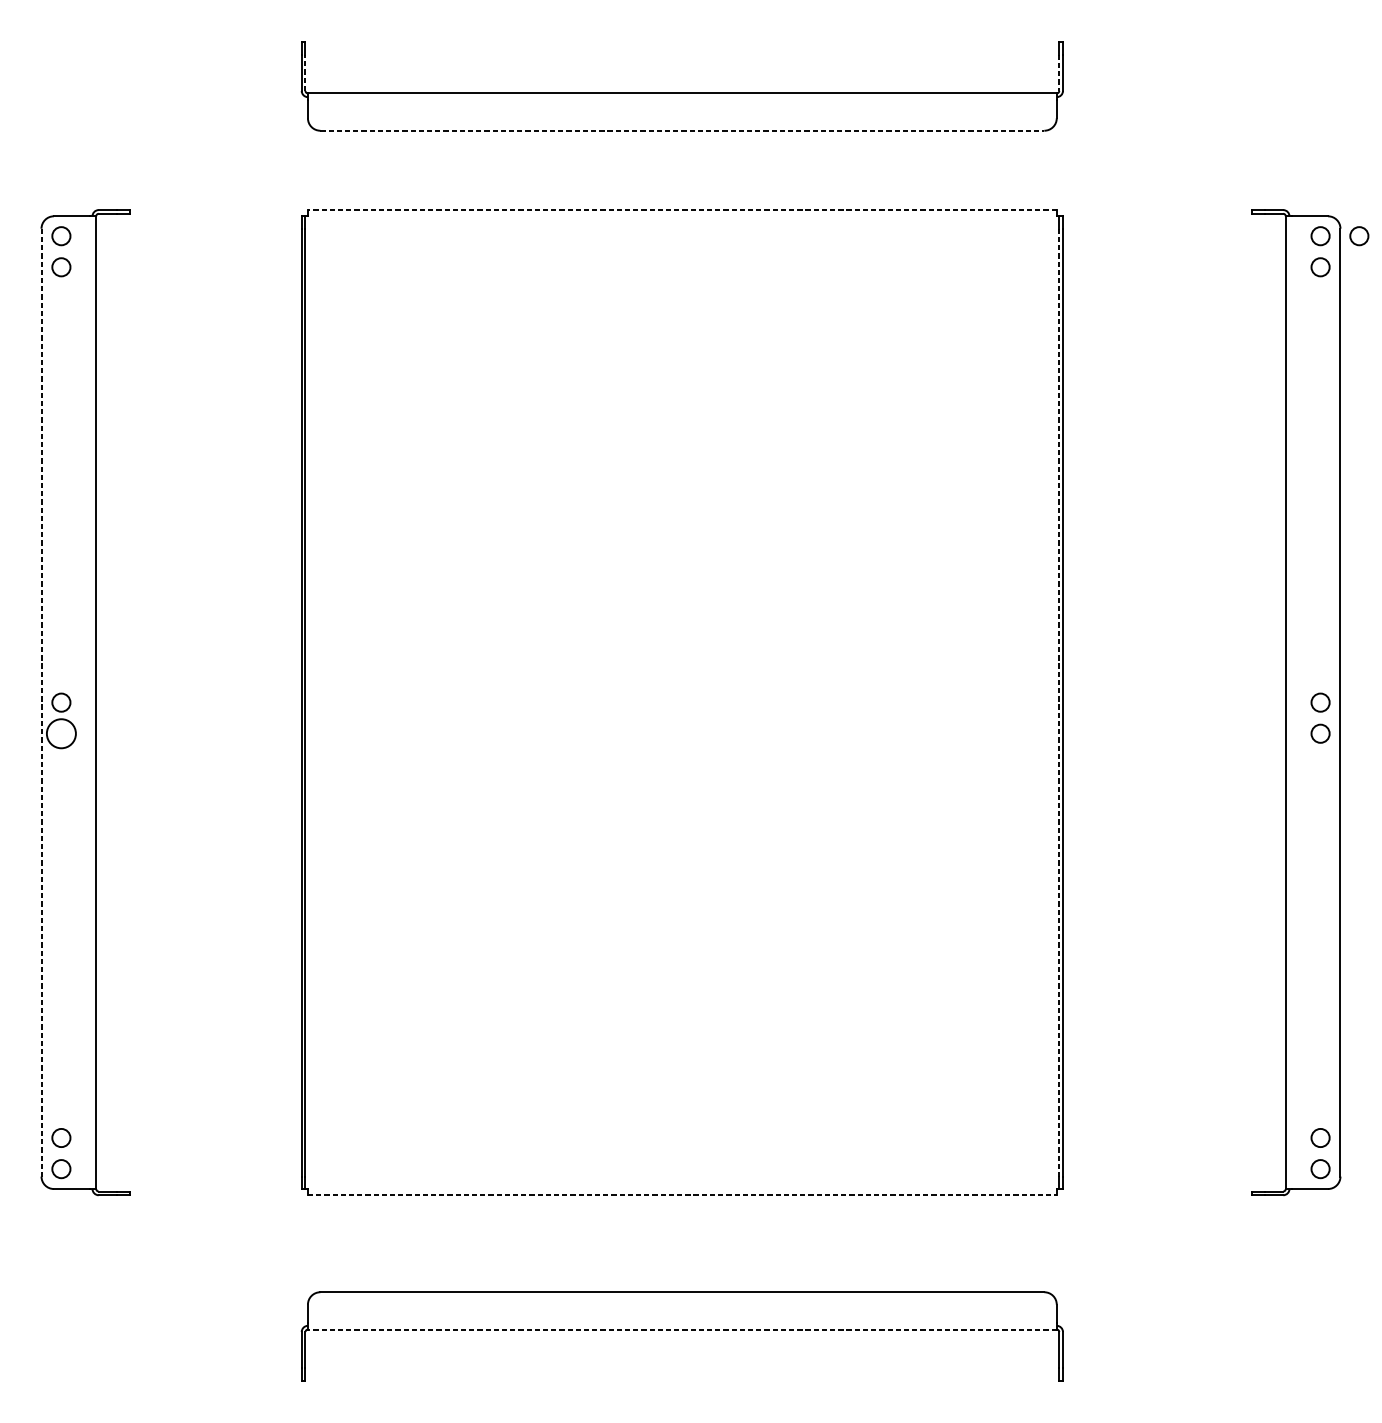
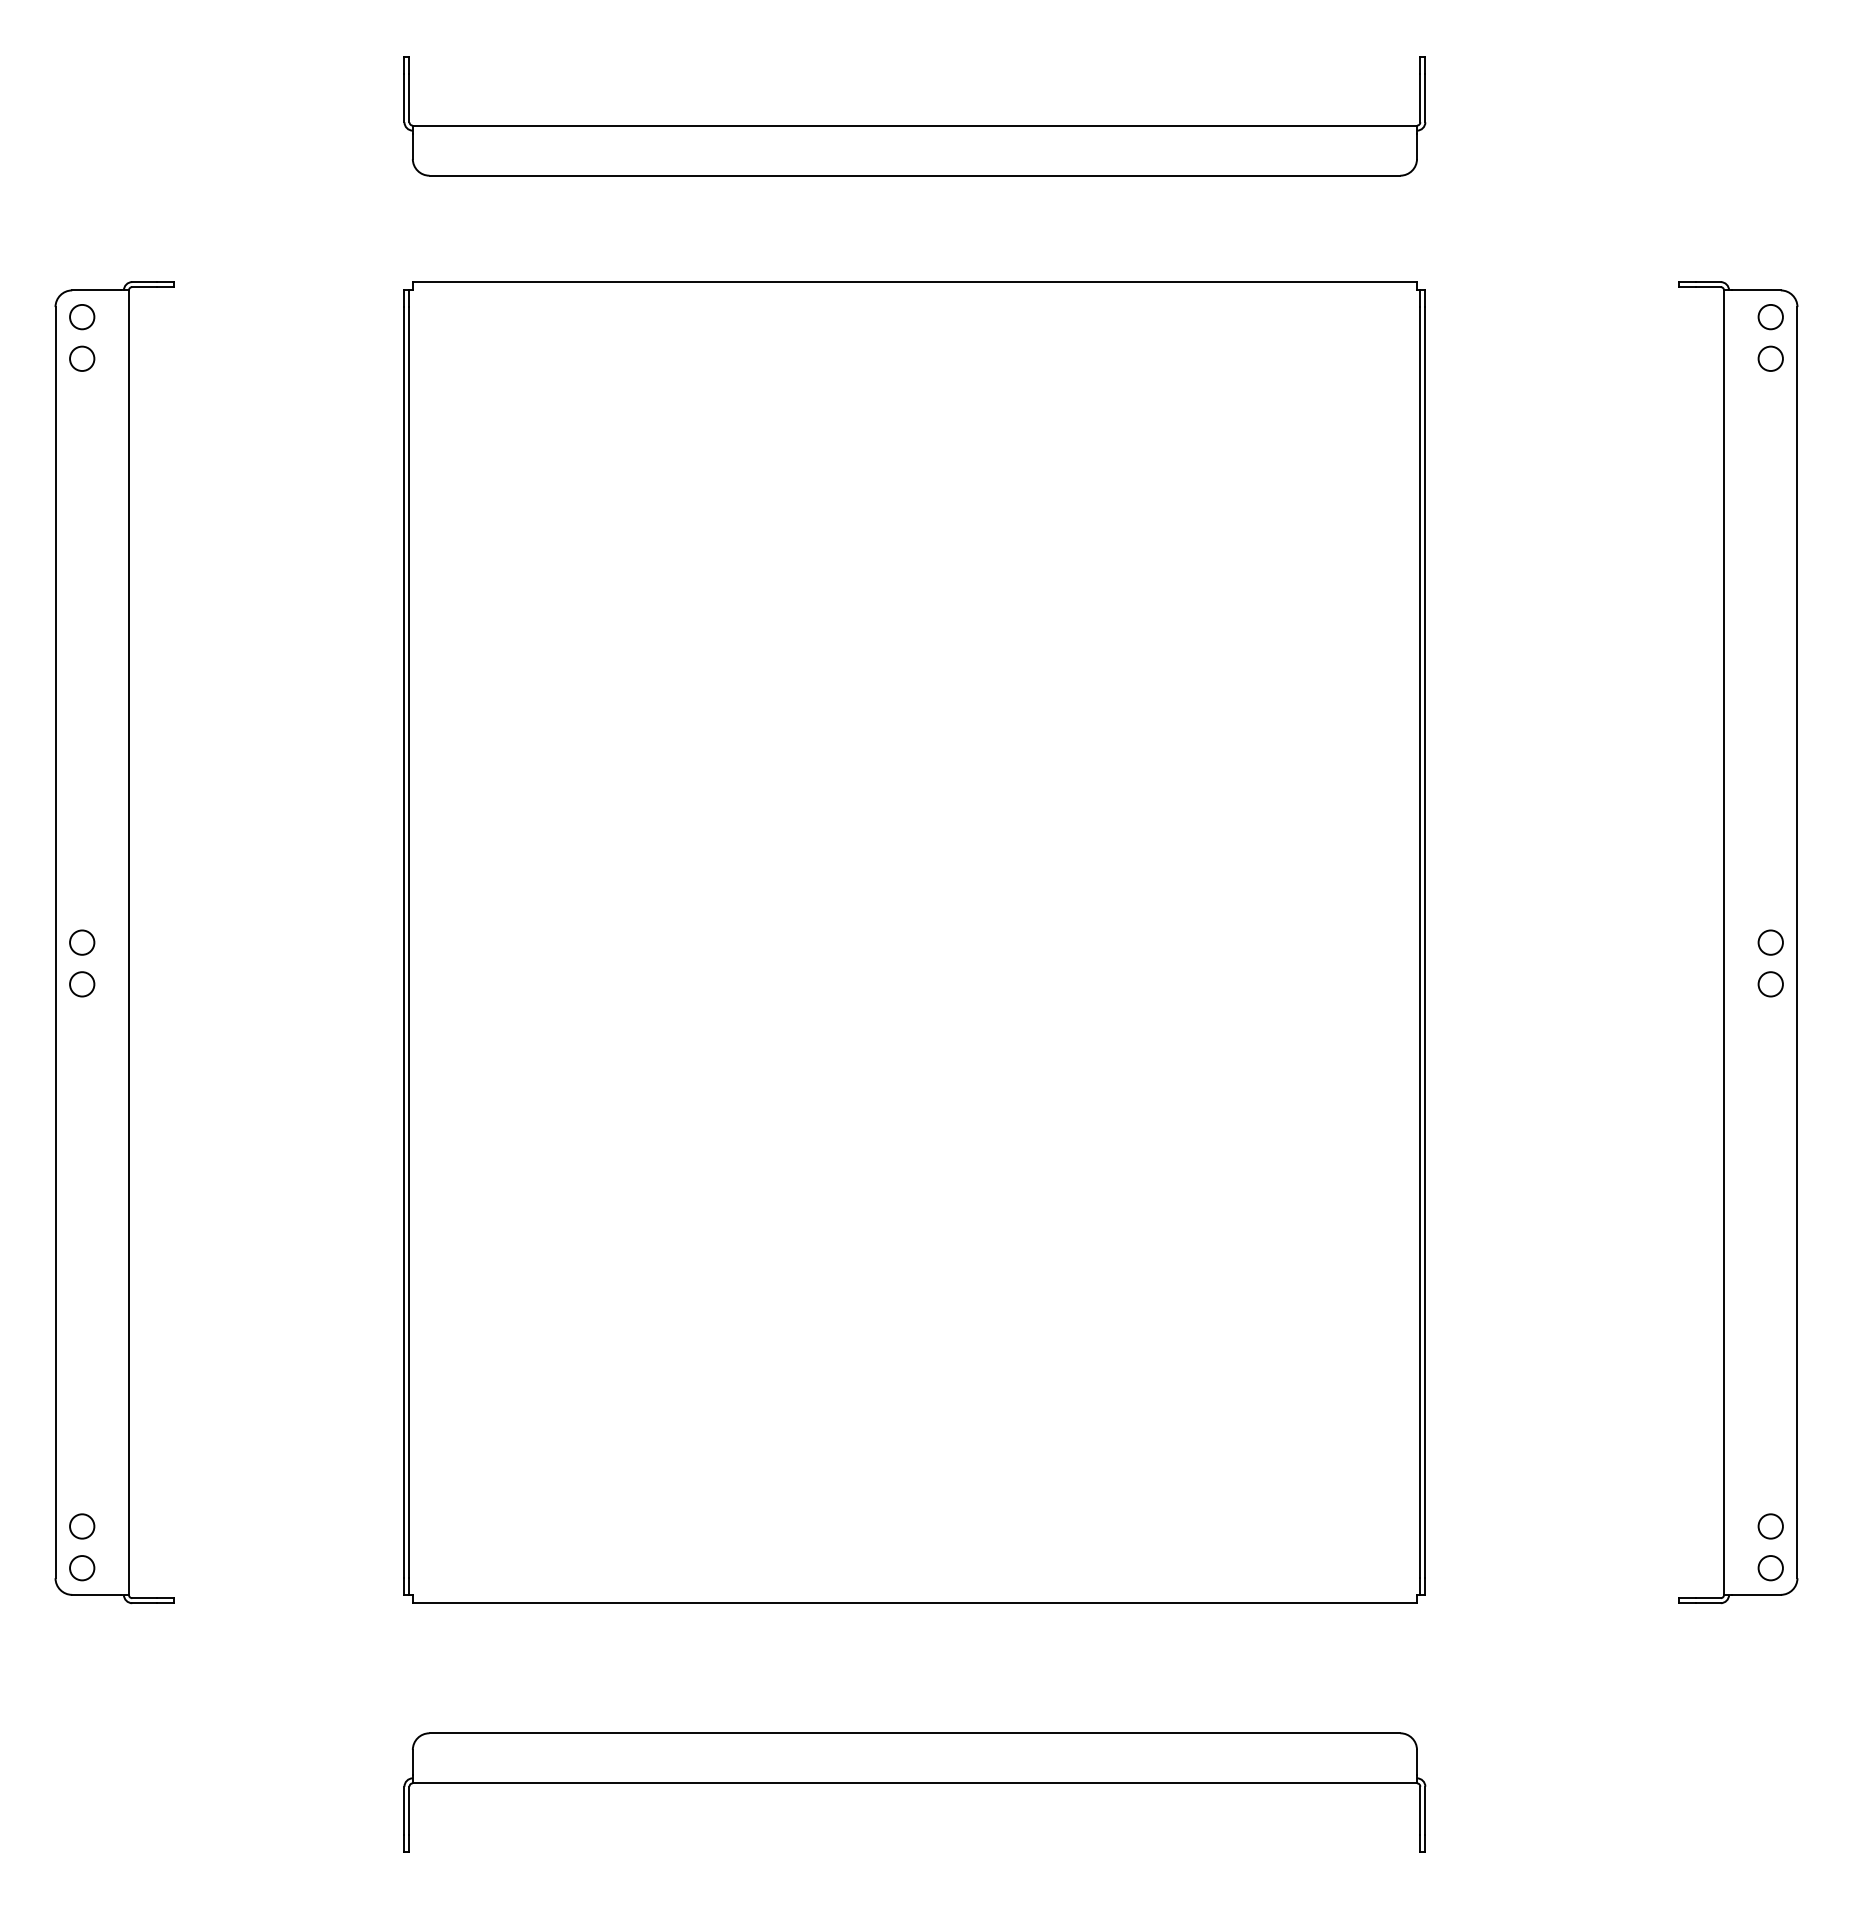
line: (305, 72) -> (409, 97), dashed -> solid
line: (1059, 73) -> (1420, 98), dashed -> solid
line: (682, 130) -> (915, 175), dashed -> solid
line: (682, 210) -> (914, 282), dashed -> solid
circle: (1359, 236) -> (1822, 317), removed
line: (41, 702) -> (55, 942), dashed -> solid
line: (1059, 702) -> (1420, 942), dashed -> solid
circle: (61, 733) -> (82, 984), size x0.62
line: (682, 1195) -> (915, 1603), dashed -> solid
line: (682, 1329) -> (914, 1783), dashed -> solid

